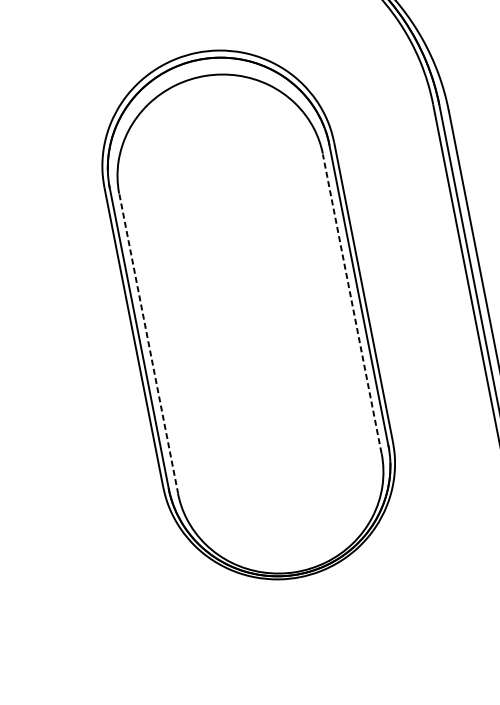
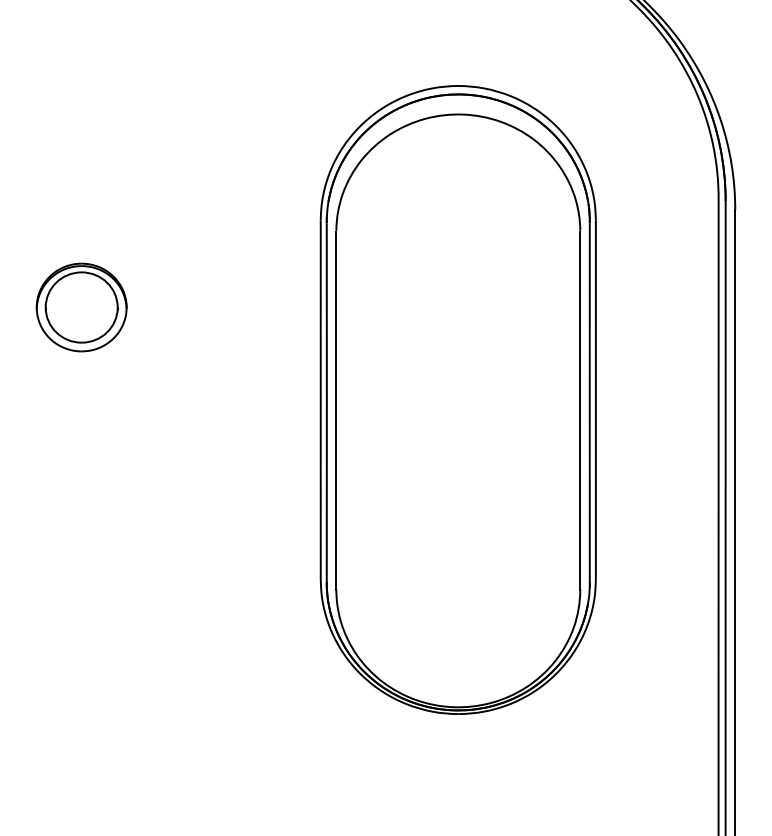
line: (352, 303) -> (580, 410), dashed -> solid
line: (148, 343) -> (336, 410), dashed -> solid

